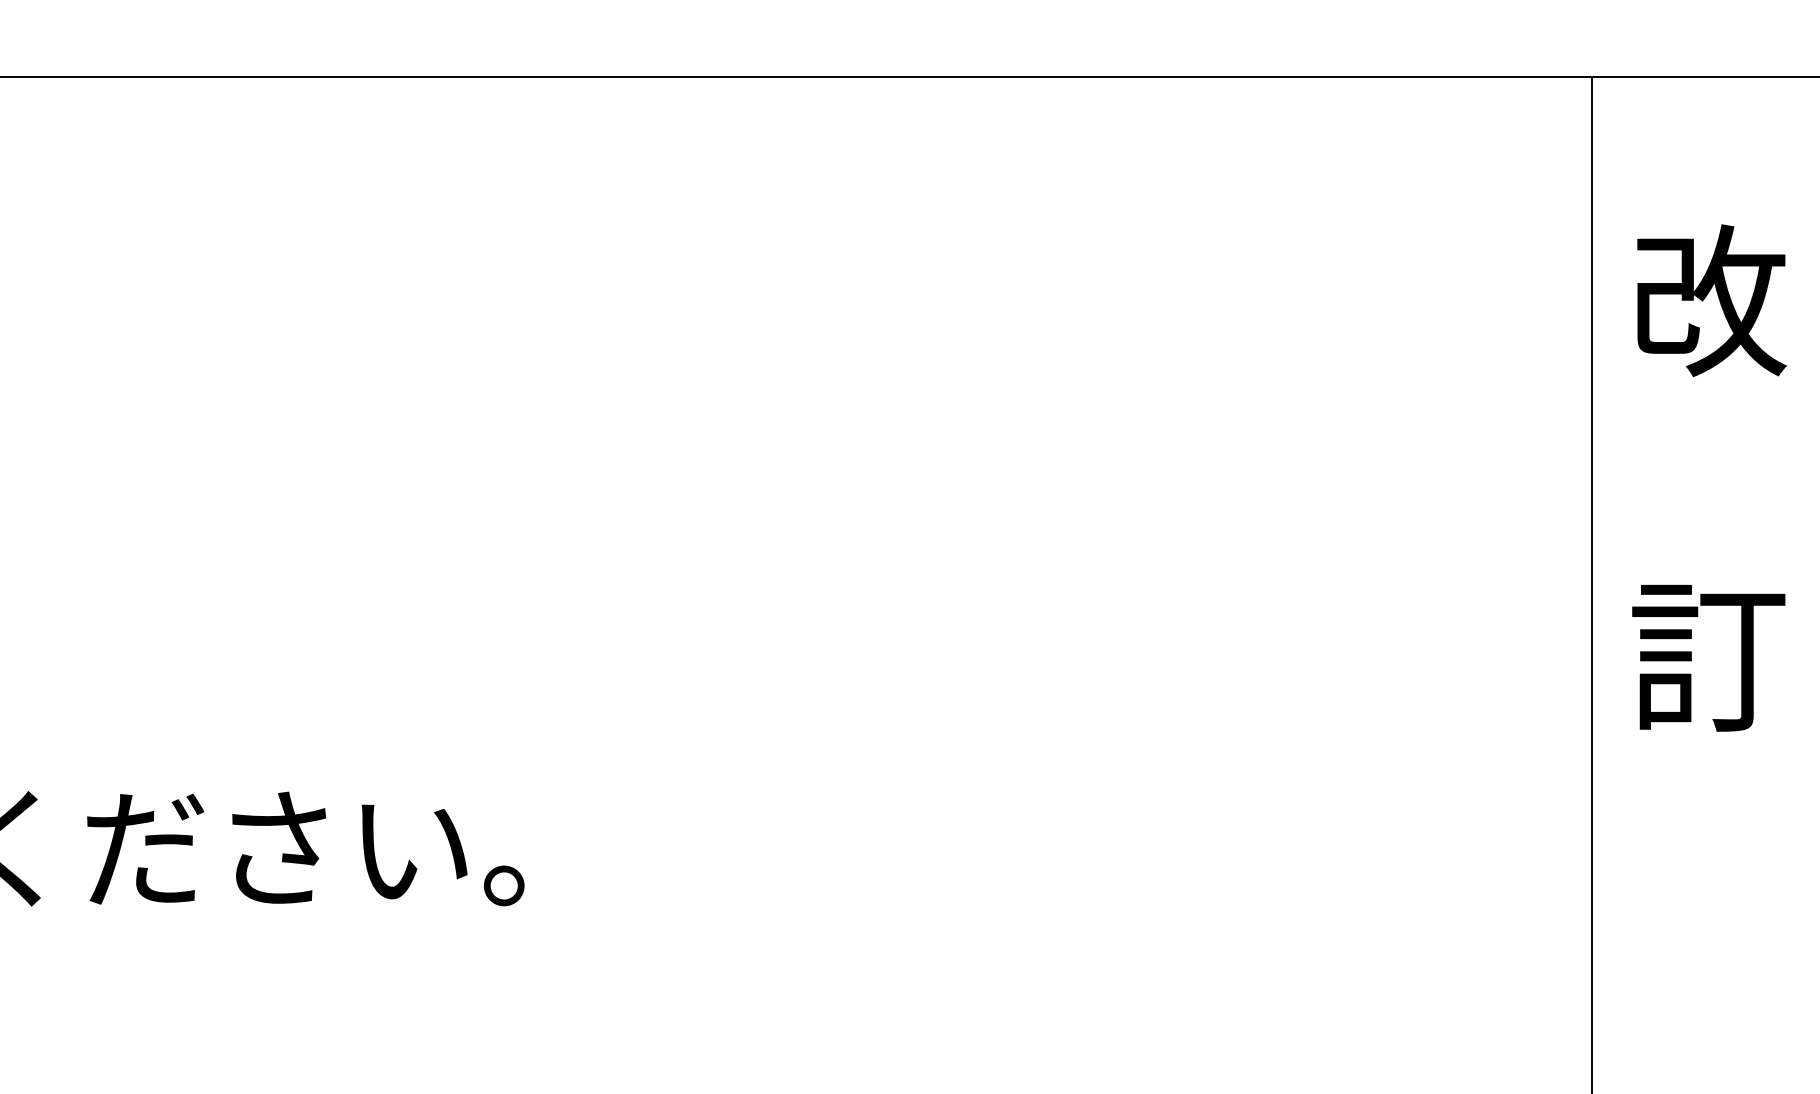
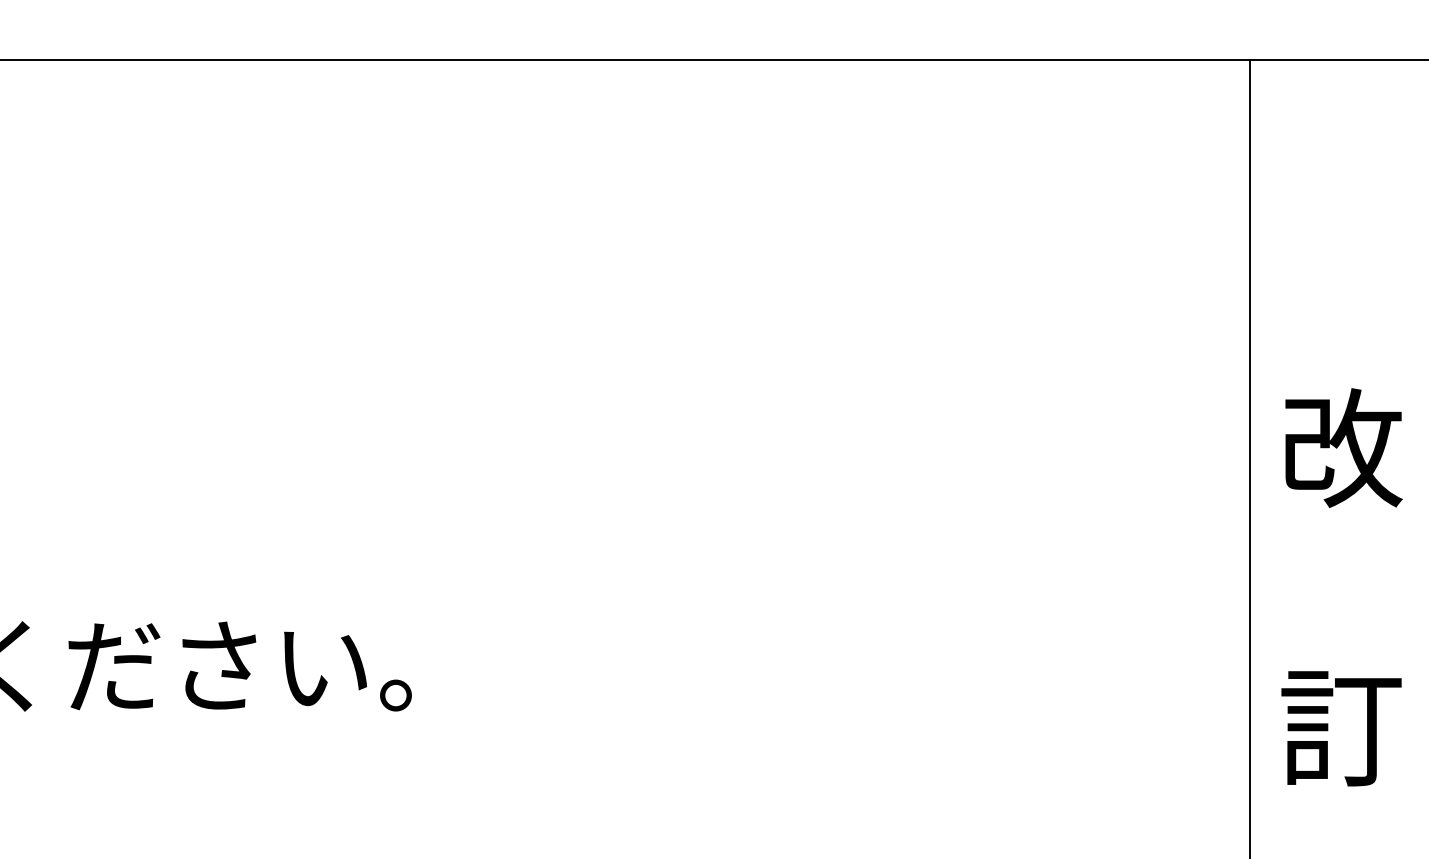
text: (1709, 477) -> (1342, 586), moved

